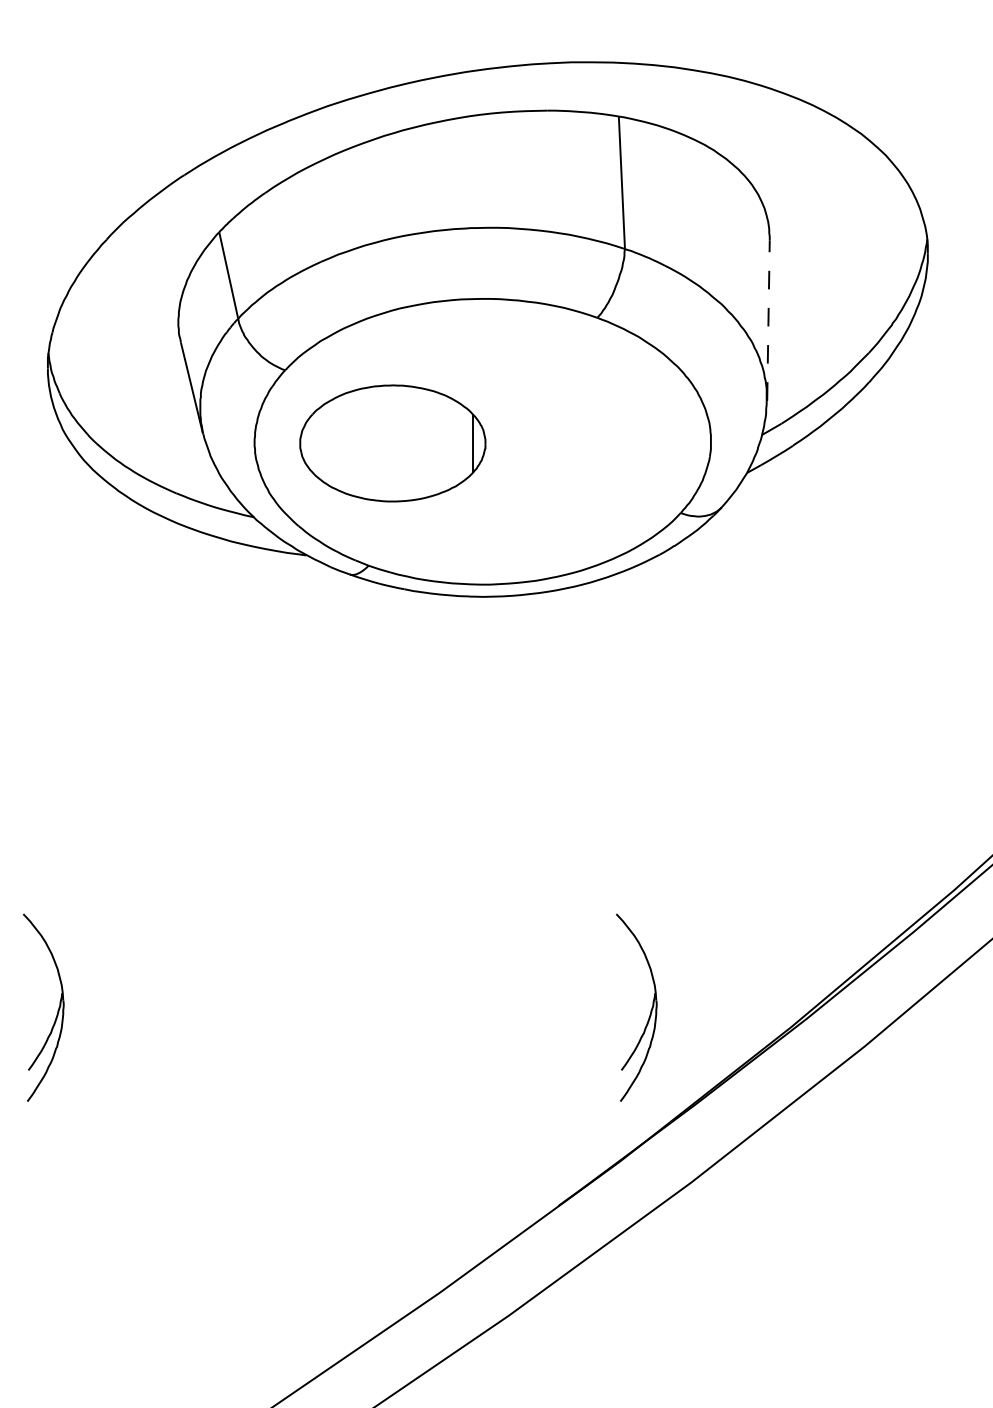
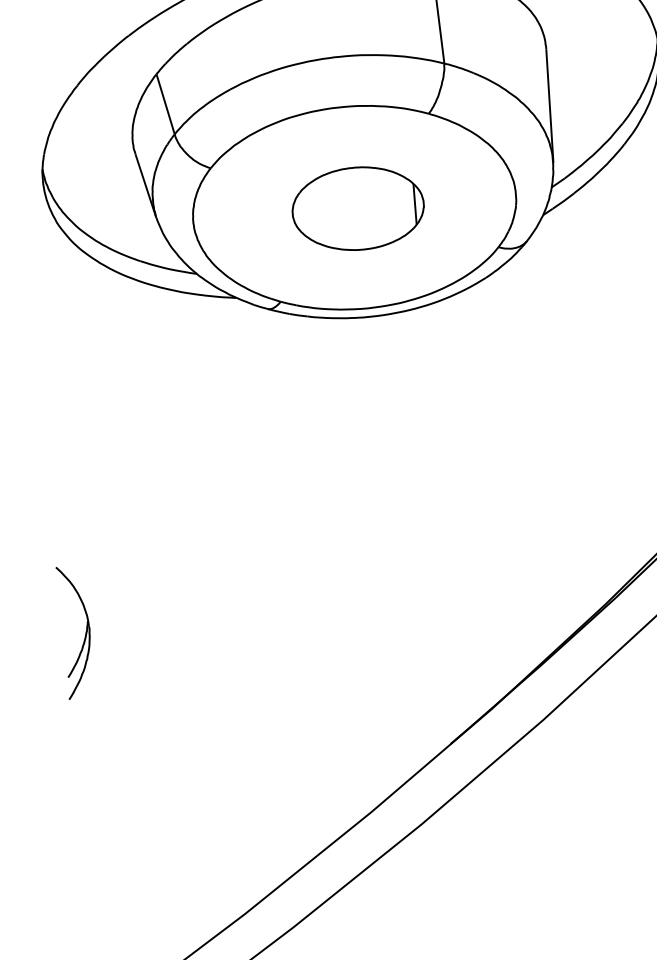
line: (768, 320) -> (549, 106), dashed -> solid
part: (392, 443) -> (357, 208), moved
part: (650, 1010) -> (504, 600), removed

